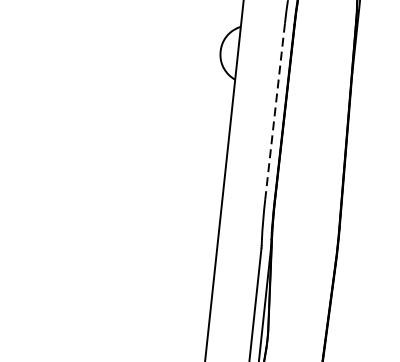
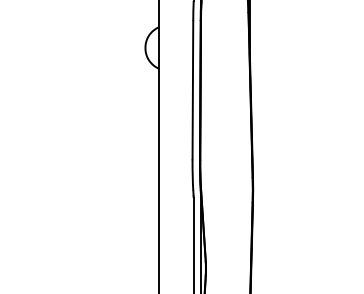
line: (274, 111) -> (192, 90), dashed -> solid

